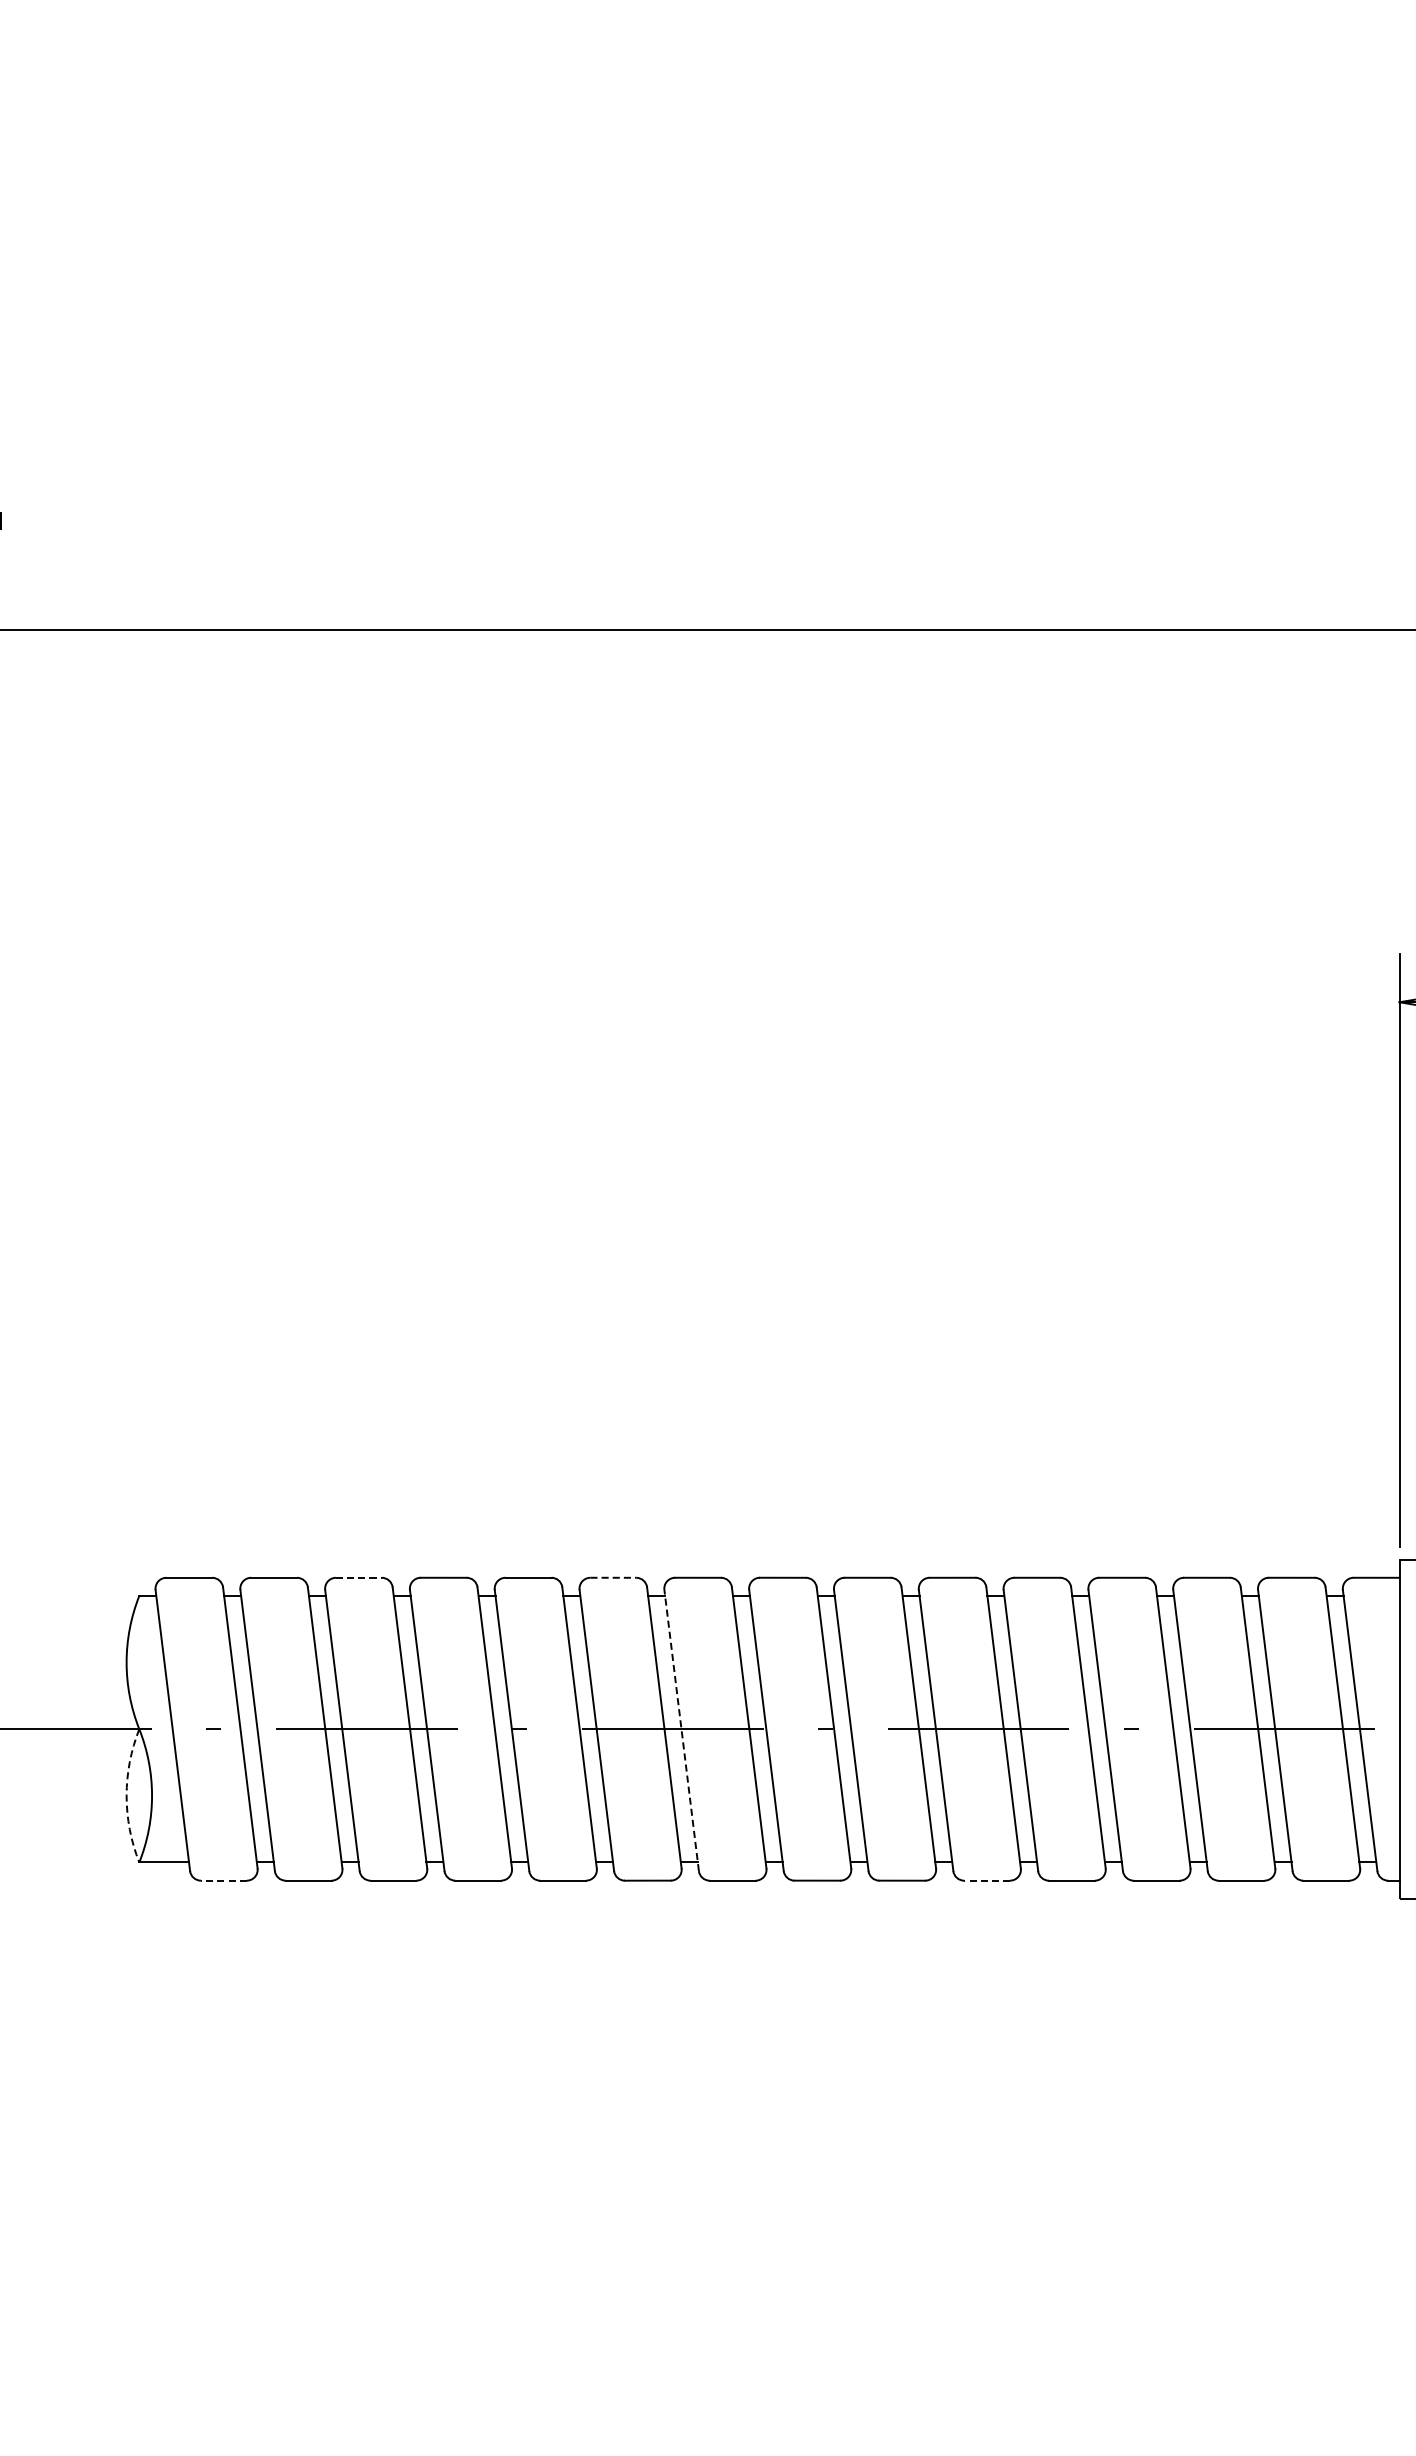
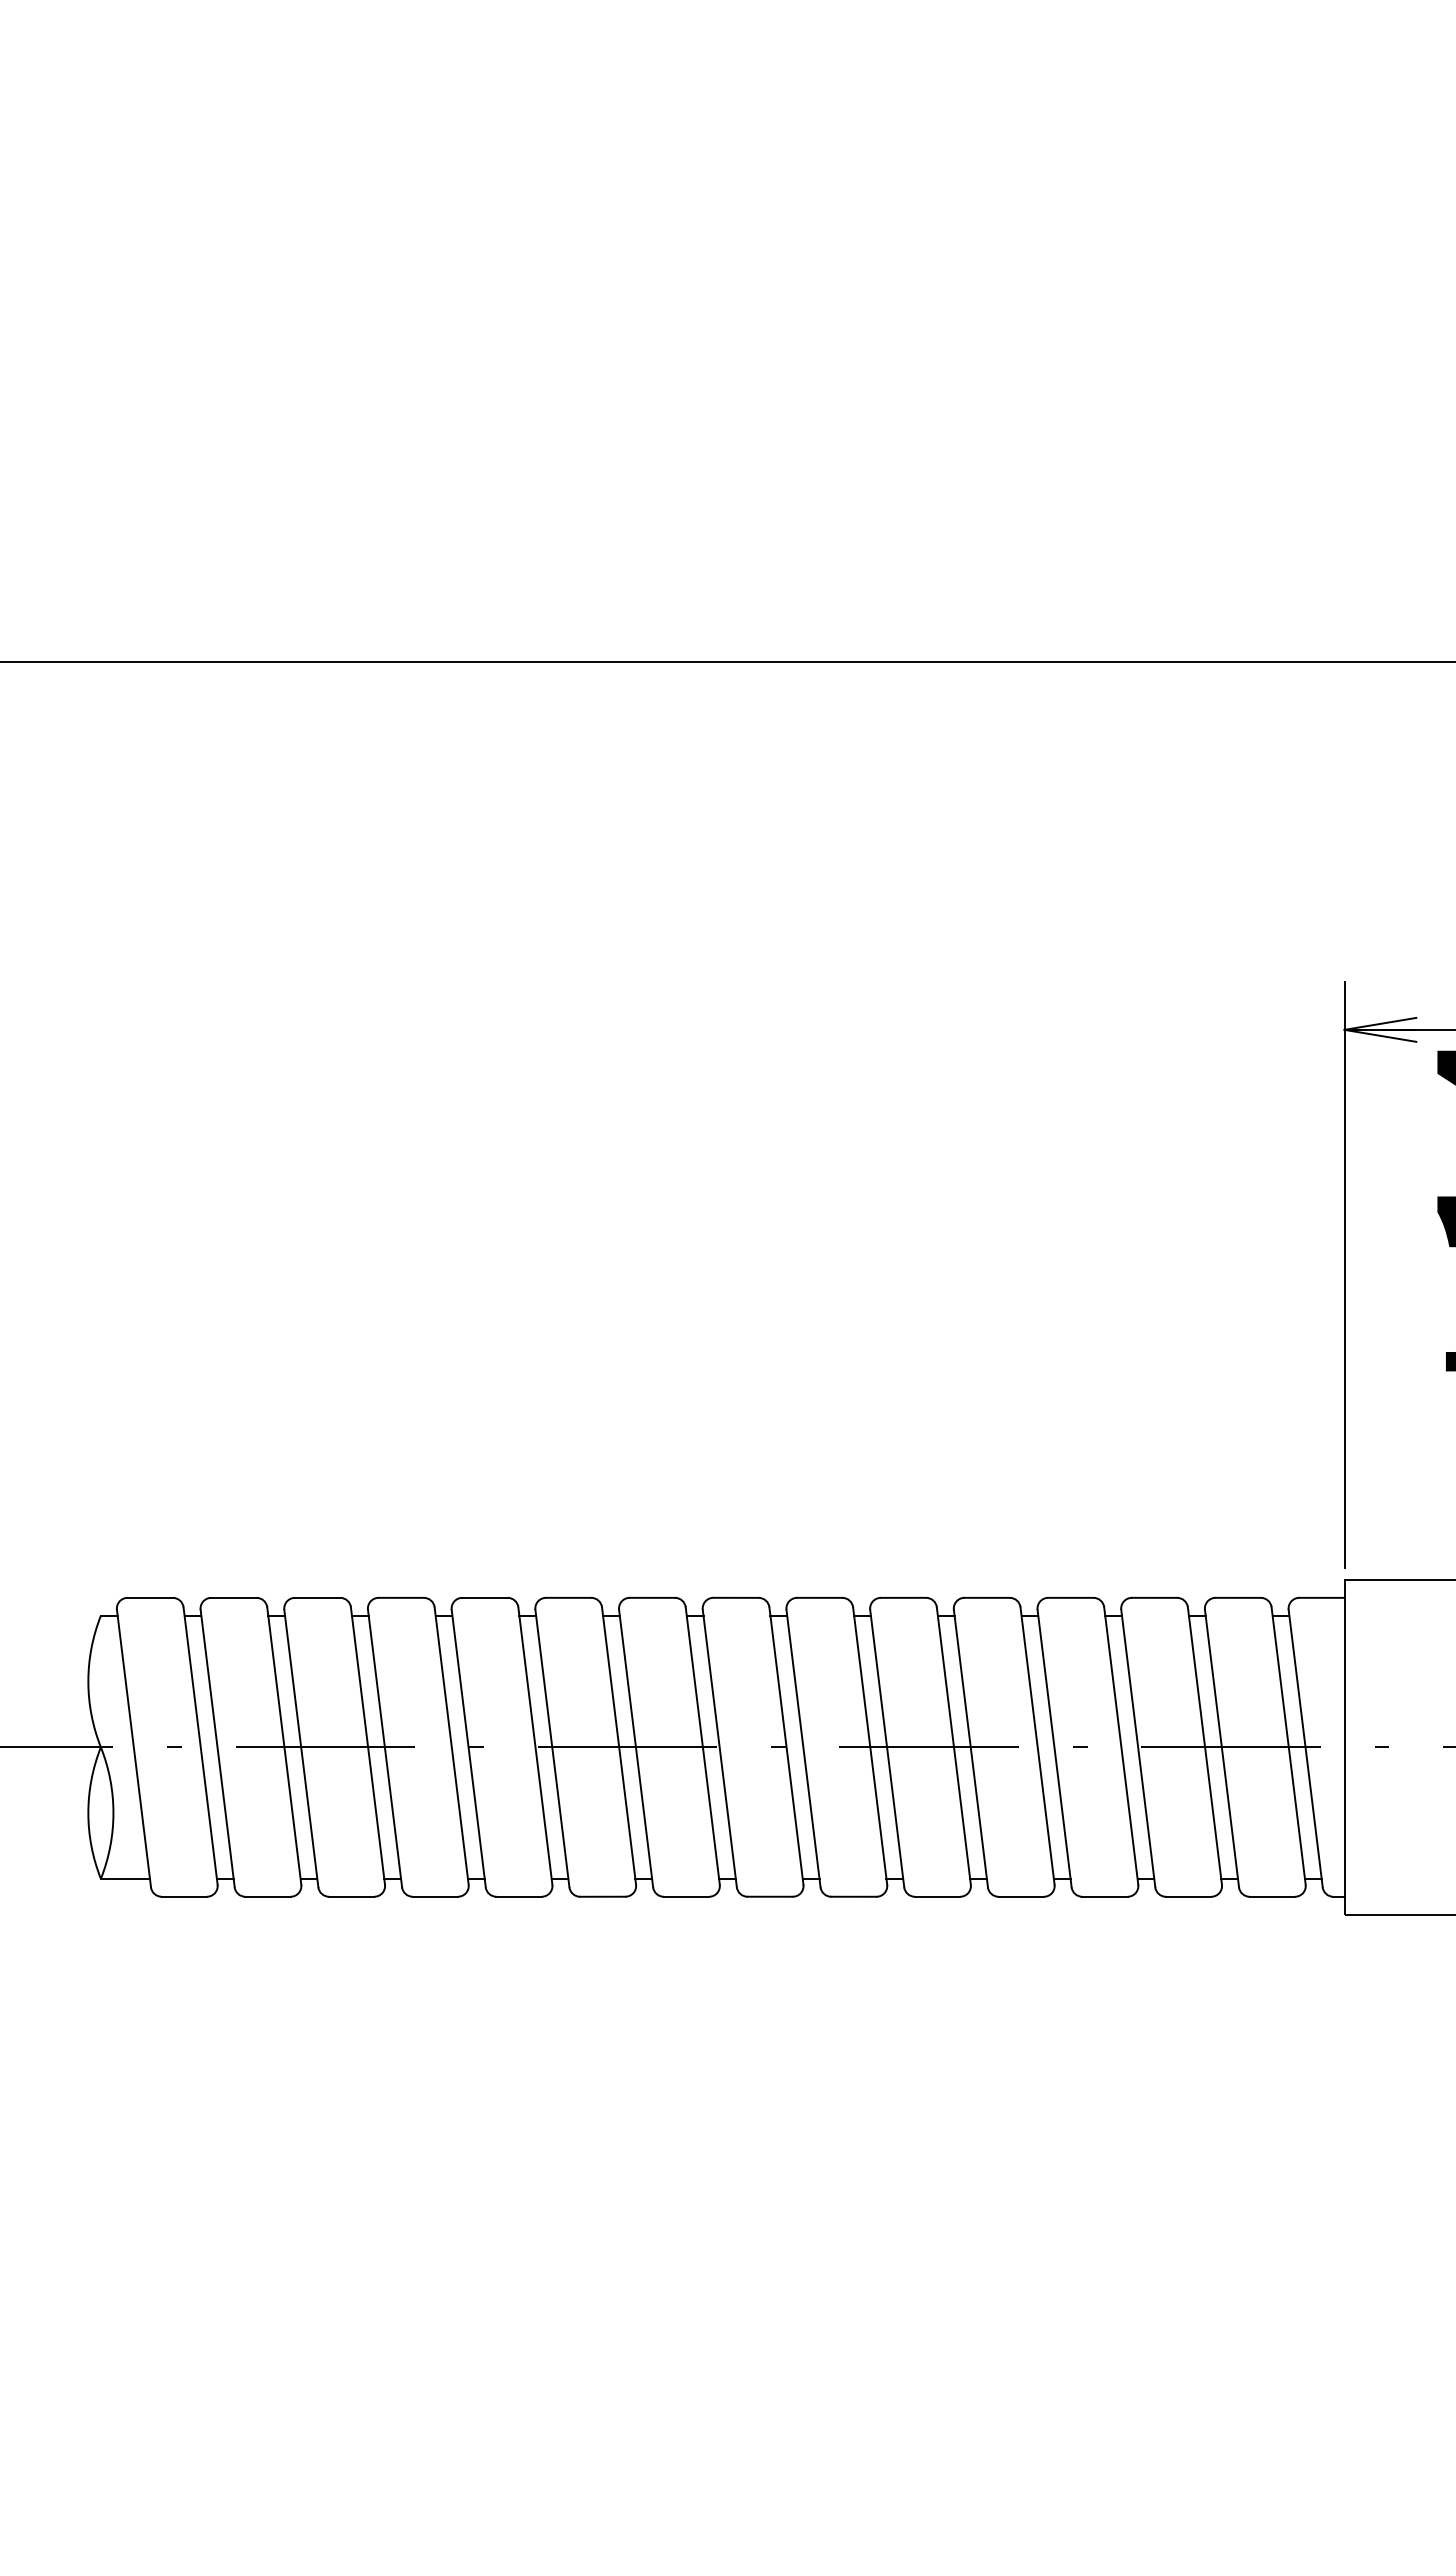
line: (358, 1577) -> (317, 1597), dashed -> solid
line: (613, 1577) -> (568, 1597), dashed -> solid
line: (682, 1730) -> (636, 1748), dashed -> solid
arc: (126, 1796) -> (88, 1813), dashed -> solid
line: (224, 1880) -> (184, 1896), dashed -> solid
line: (987, 1880) -> (937, 1896), dashed -> solid

